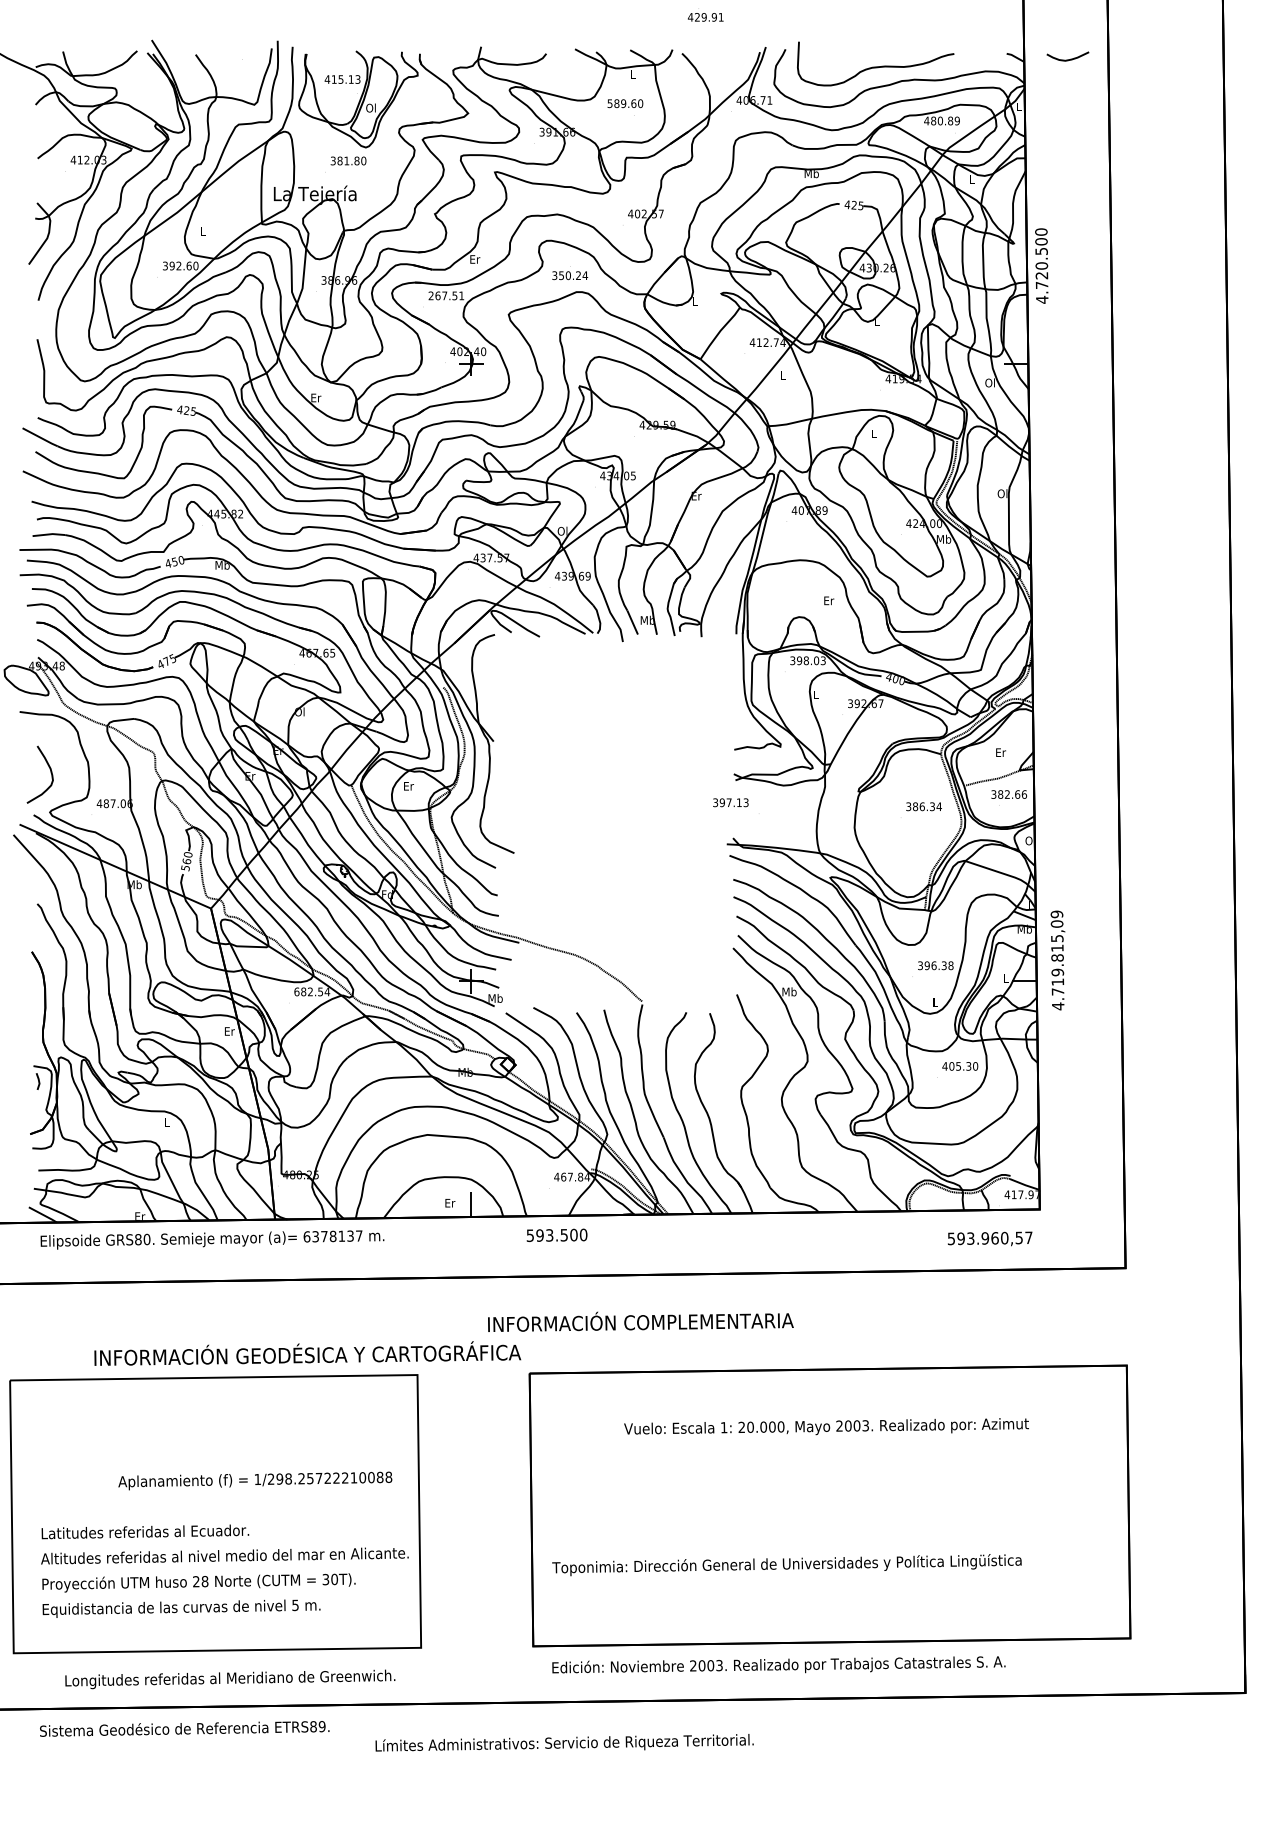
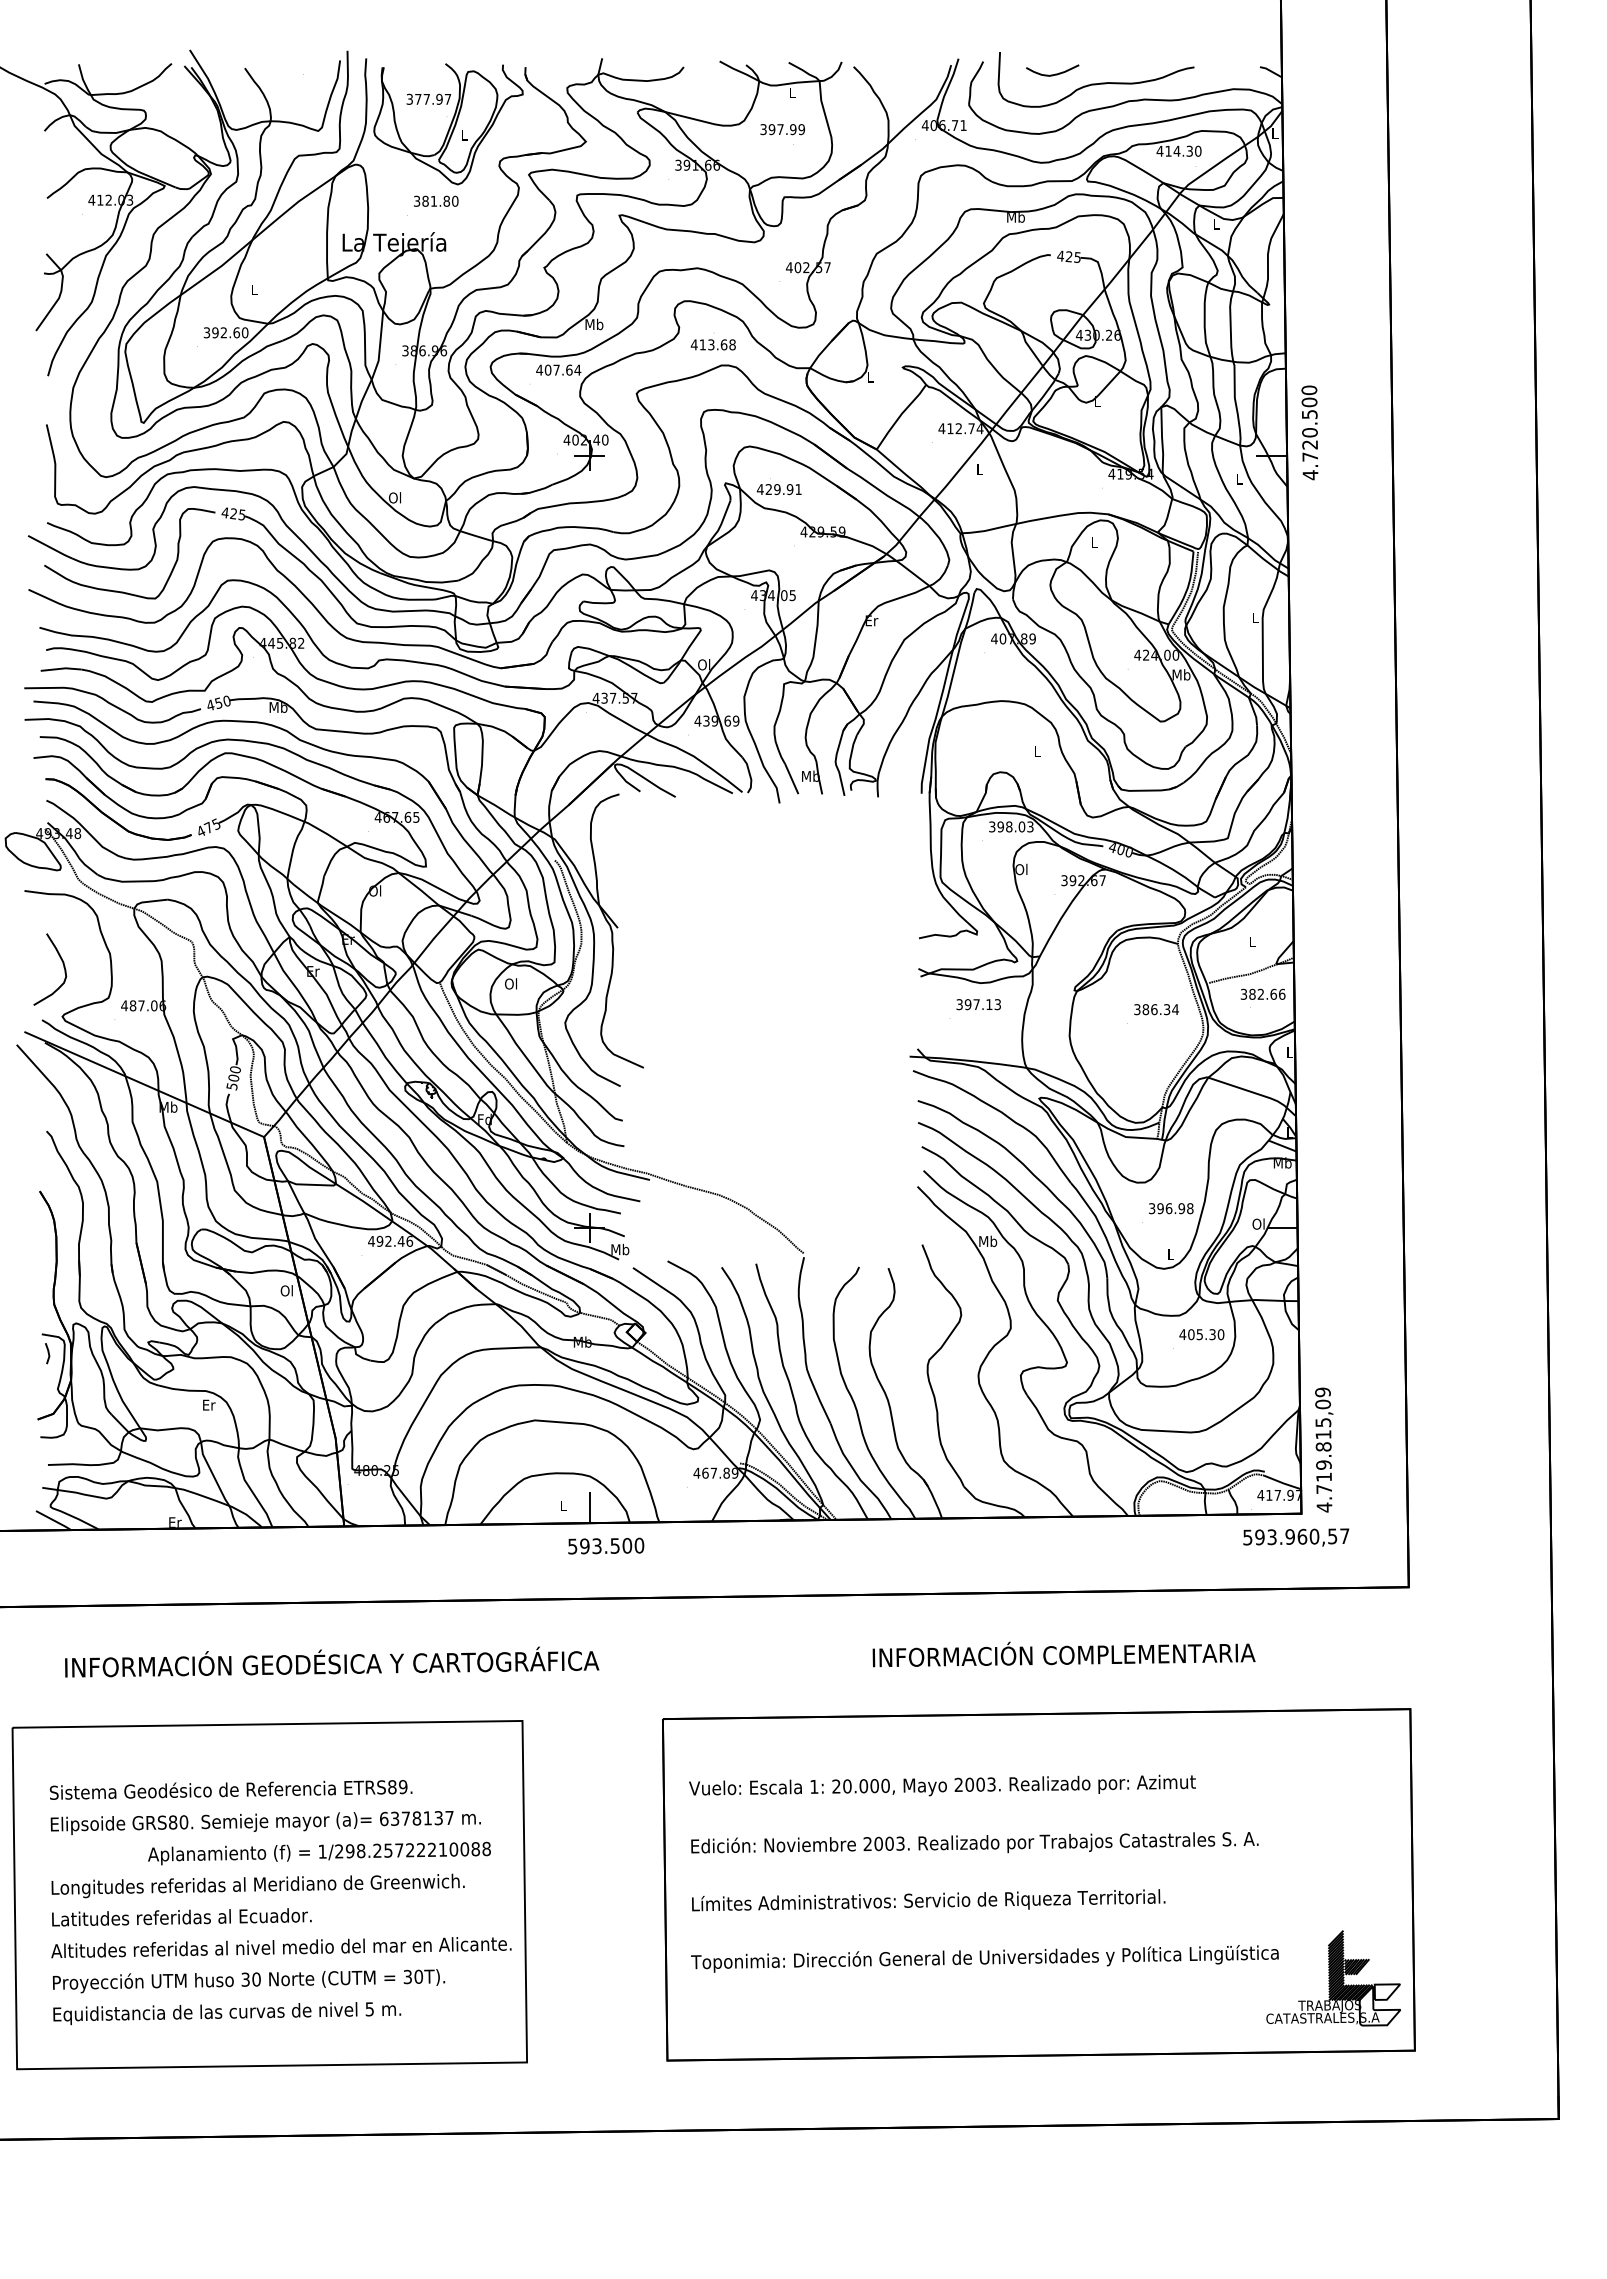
text: (705, 14) -> (778, 486), moved
curve: (1067, 59) -> (1052, 74), moved
text: (342, 78) -> (428, 98), 415.13 -> 377.97
text: (625, 103) -> (782, 129), 589.60 -> 397.99
text: (371, 107) -> (464, 134), Ol -> L
text: (945, 120) -> (1183, 150), 480.89 -> 414.30
text: (475, 259) -> (594, 324), Er -> Mb
text: (1041, 265) -> (1309, 432), moved
text: (569, 275) -> (712, 344), 350.24 -> 413.68
text: (446, 295) -> (558, 369), 267.51 -> 407.64
text: (990, 382) -> (1239, 478), Ol -> L
text: (316, 397) -> (395, 497), Er -> Ol
text: (1002, 493) -> (1254, 617), Ol -> L
text: (828, 600) -> (1037, 751), Er -> L
text: (816, 694) -> (1021, 869), L -> Ol
text: (1000, 752) -> (1252, 941), Er -> L
text: (408, 785) -> (511, 983), Er -> Ol
text: (730, 802) -> (978, 1004), moved
text: (1028, 840) -> (1287, 1051), Ol -> L
text: (186, 860) -> (233, 1077), 560 -> 500
text: (1058, 960) -> (1324, 1449), moved
text: (943, 965) -> (1181, 1208), 396.38 -> 396.98
text: (1005, 977) -> (1258, 1223), L -> Ol
text: (312, 991) -> (390, 1240), 682.54 -> 492.46
text: (228, 1031) -> (286, 1290), Er -> Ol
text: (167, 1122) -> (209, 1404), L -> Er
text: (586, 1176) -> (734, 1472), 467.84 -> 467.89
text: (450, 1202) -> (563, 1505), Er -> L
text: (557, 1234) -> (606, 1545), moved
text: (990, 1238) -> (1296, 1537), moved
text: (212, 1239) -> (265, 1822), moved
text: (640, 1321) -> (1063, 1654), moved
text: (308, 1353) -> (332, 1661), moved
text: (826, 1426) -> (942, 1785), moved
part: (1065, 1580) -> (1333, 1978), added
text: (200, 1581) -> (250, 1979), 28 -> 30
text: (778, 1664) -> (974, 1842), moved
text: (229, 1679) -> (257, 1885), moved
text: (184, 1728) -> (230, 1789), moved
text: (564, 1742) -> (928, 1900), moved

